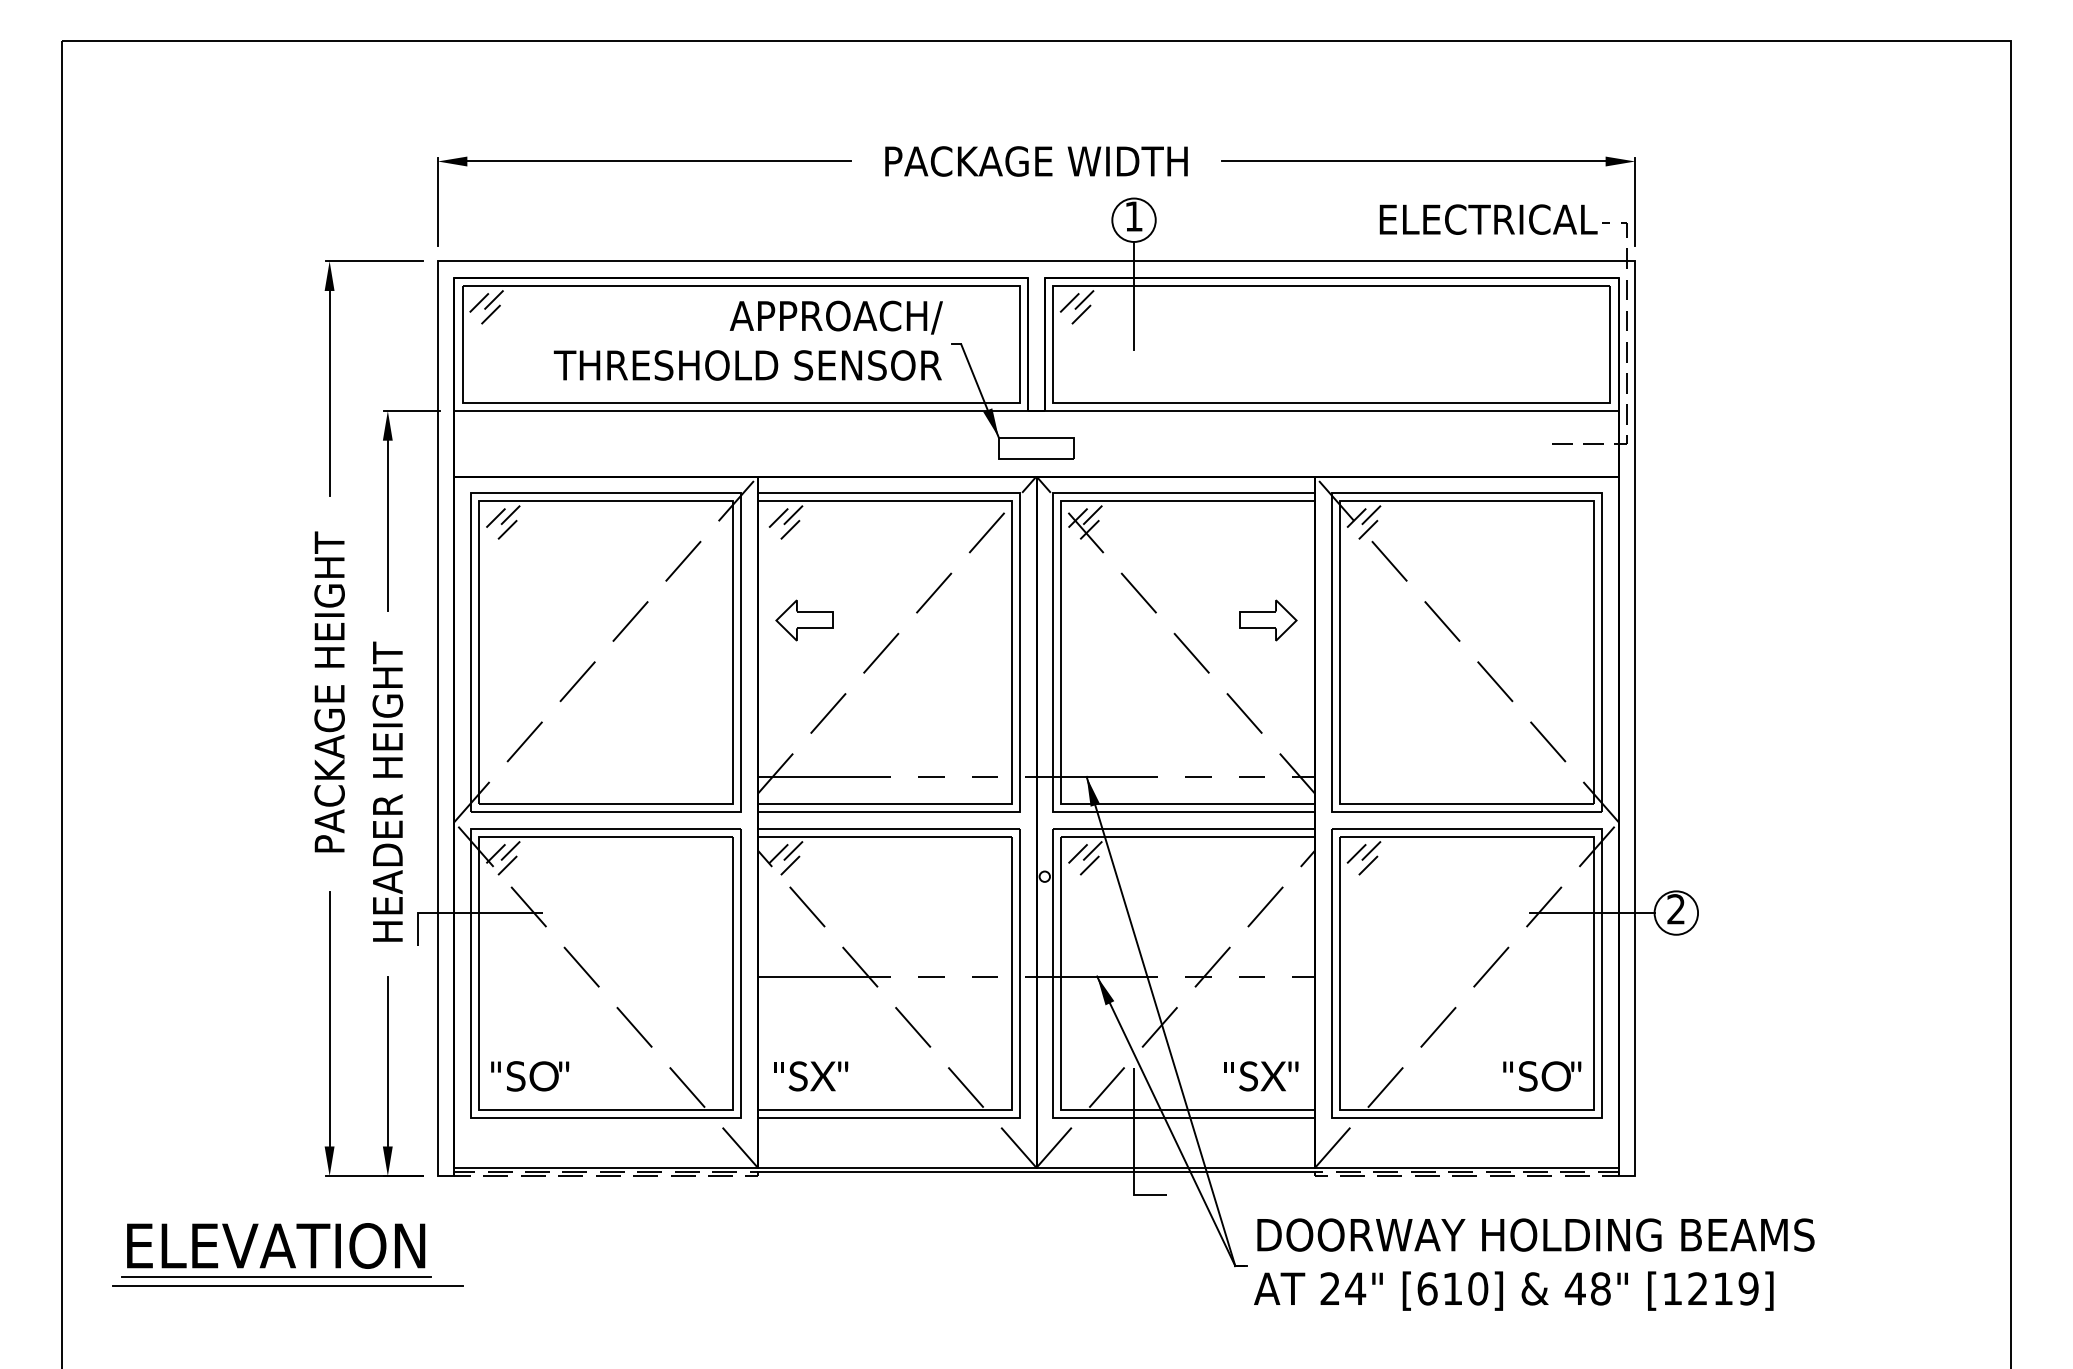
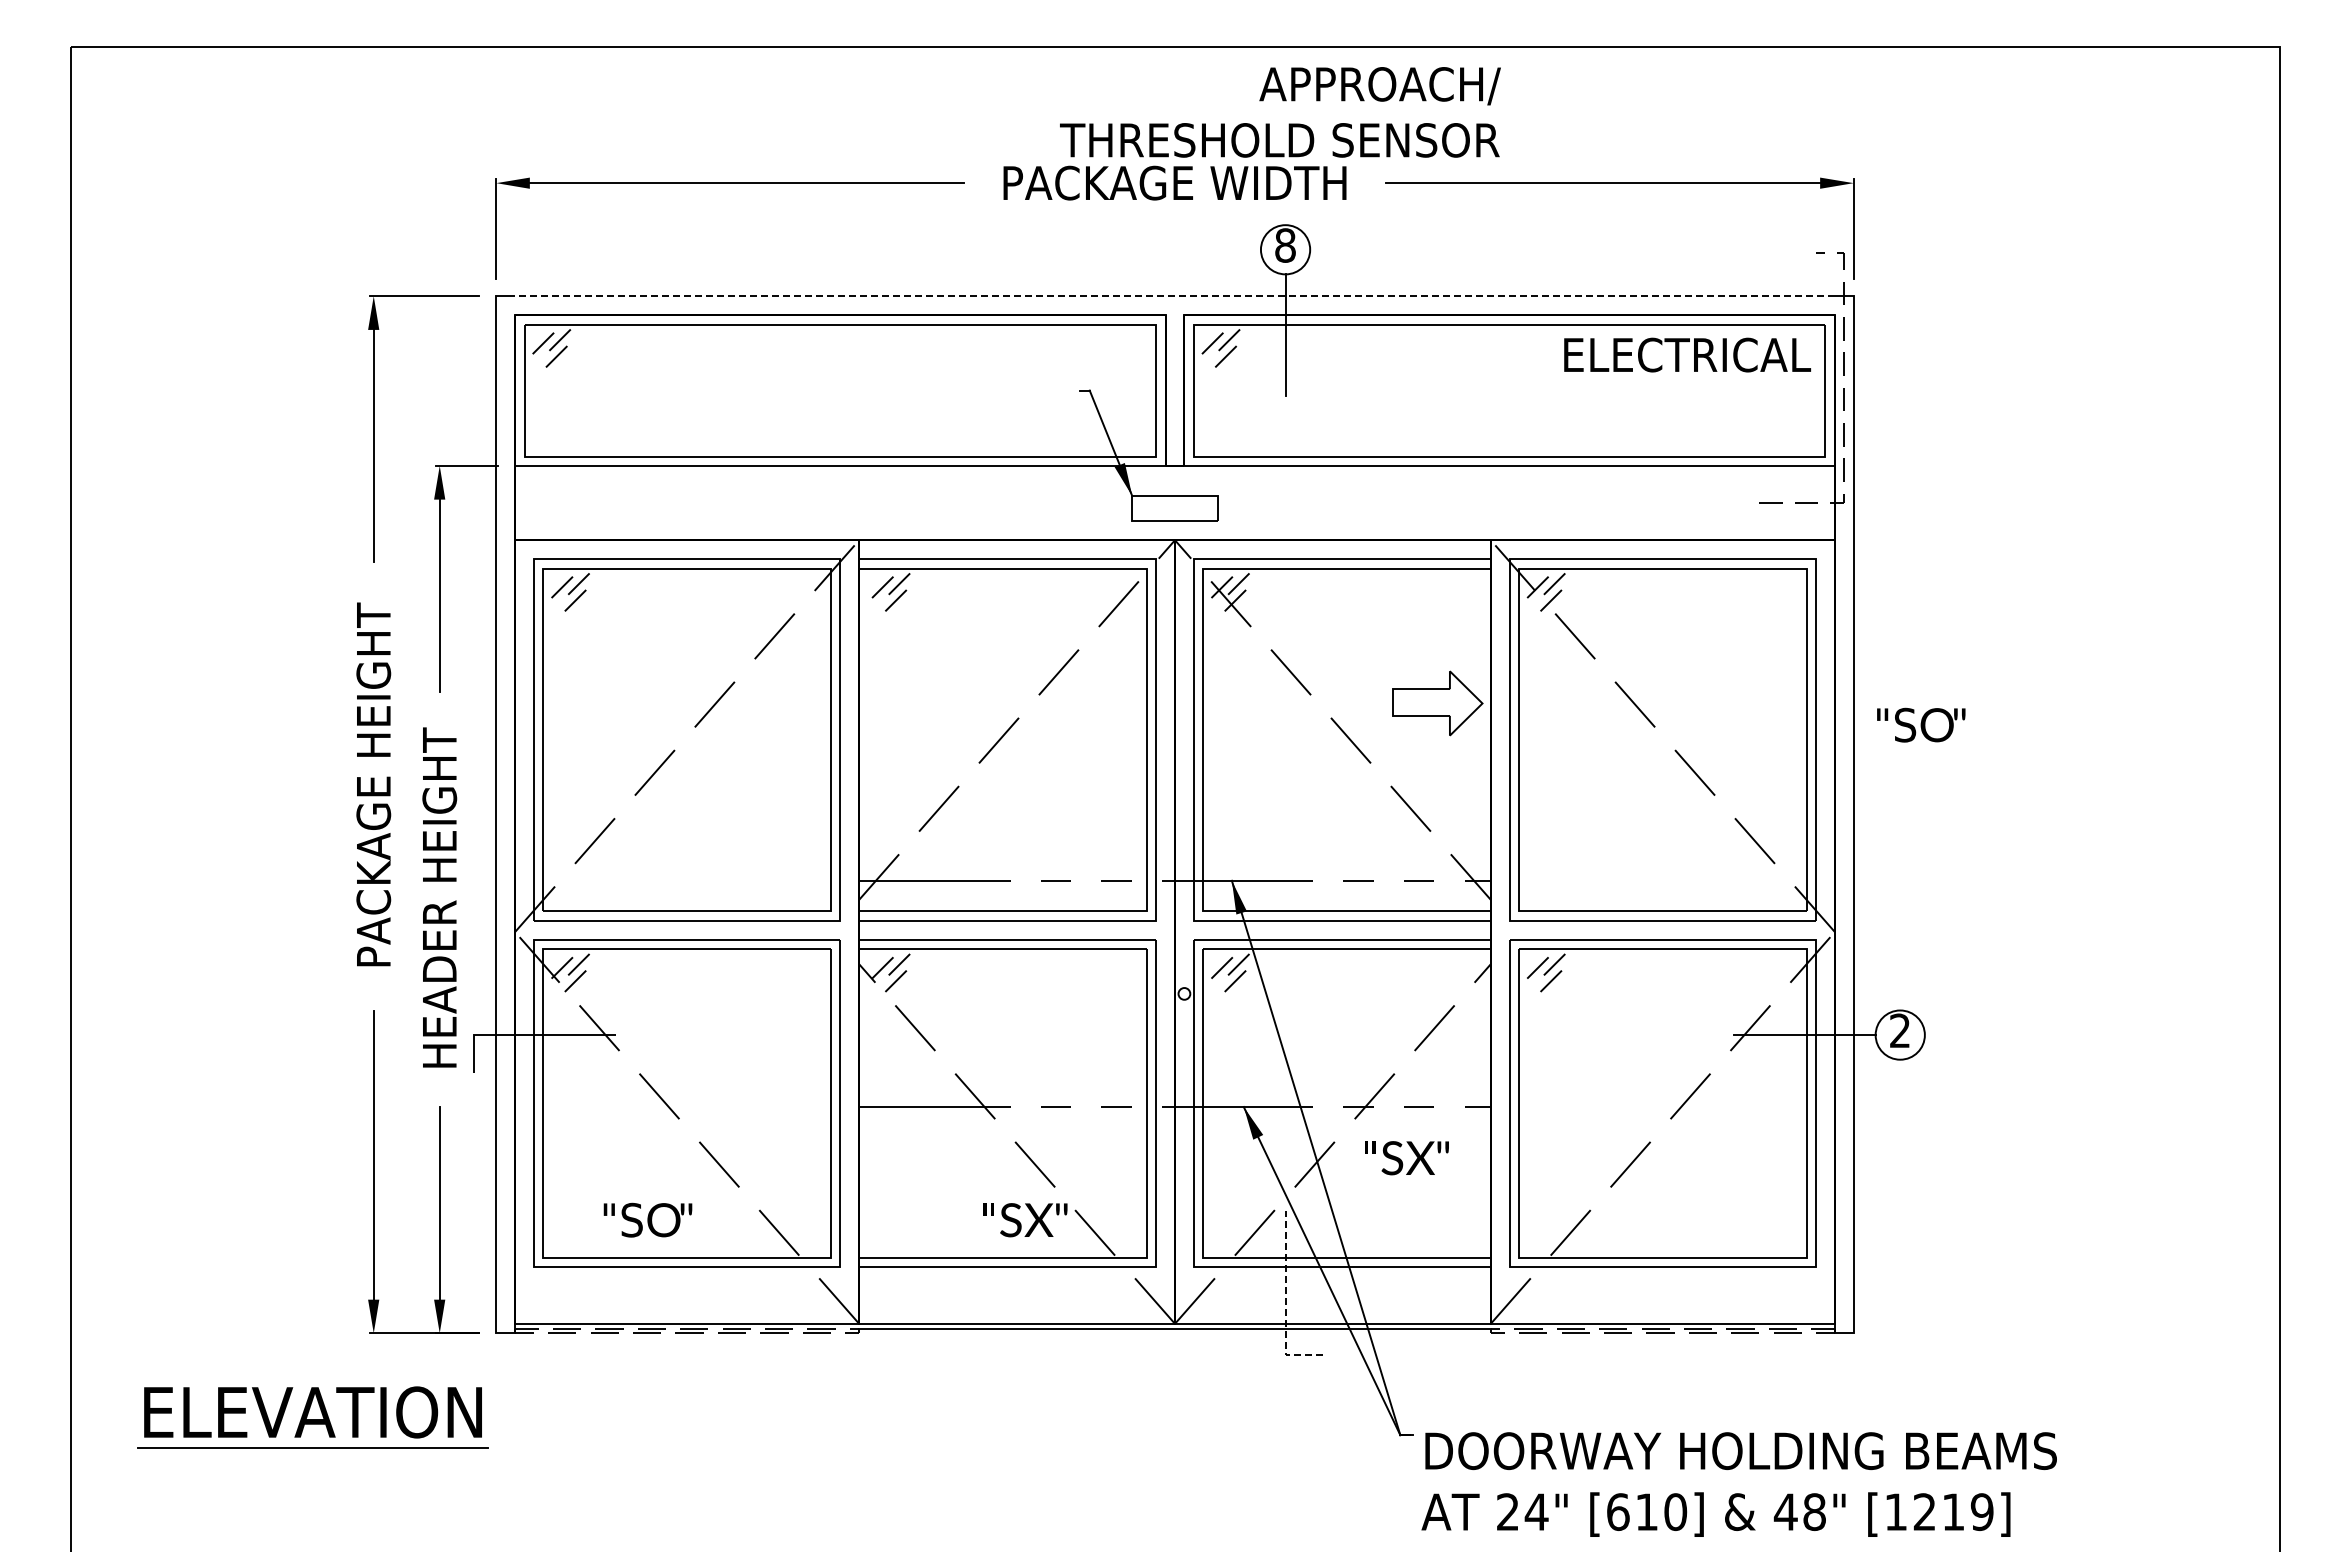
text: (1133, 216) -> (1285, 245), 1 -> 8
text: (1488, 219) -> (1687, 354), moved
line: (1036, 261) -> (1175, 296), solid -> dashed
text: (748, 340) -> (1280, 112), moved
part: (804, 620) -> (911, 703), removed
part: (1268, 620) -> (1437, 703), size x1.4
text: (529, 1075) -> (647, 1219), moved
text: (1542, 1075) -> (1921, 724), moved
text: (811, 1076) -> (1025, 1220), moved
text: (1261, 1076) -> (1406, 1158), moved
line: (1133, 1148) -> (1285, 1302), solid -> dashed
text: (1533, 1264) -> (1738, 1484), moved
line: (287, 1285) -> (326, 1457), removed

